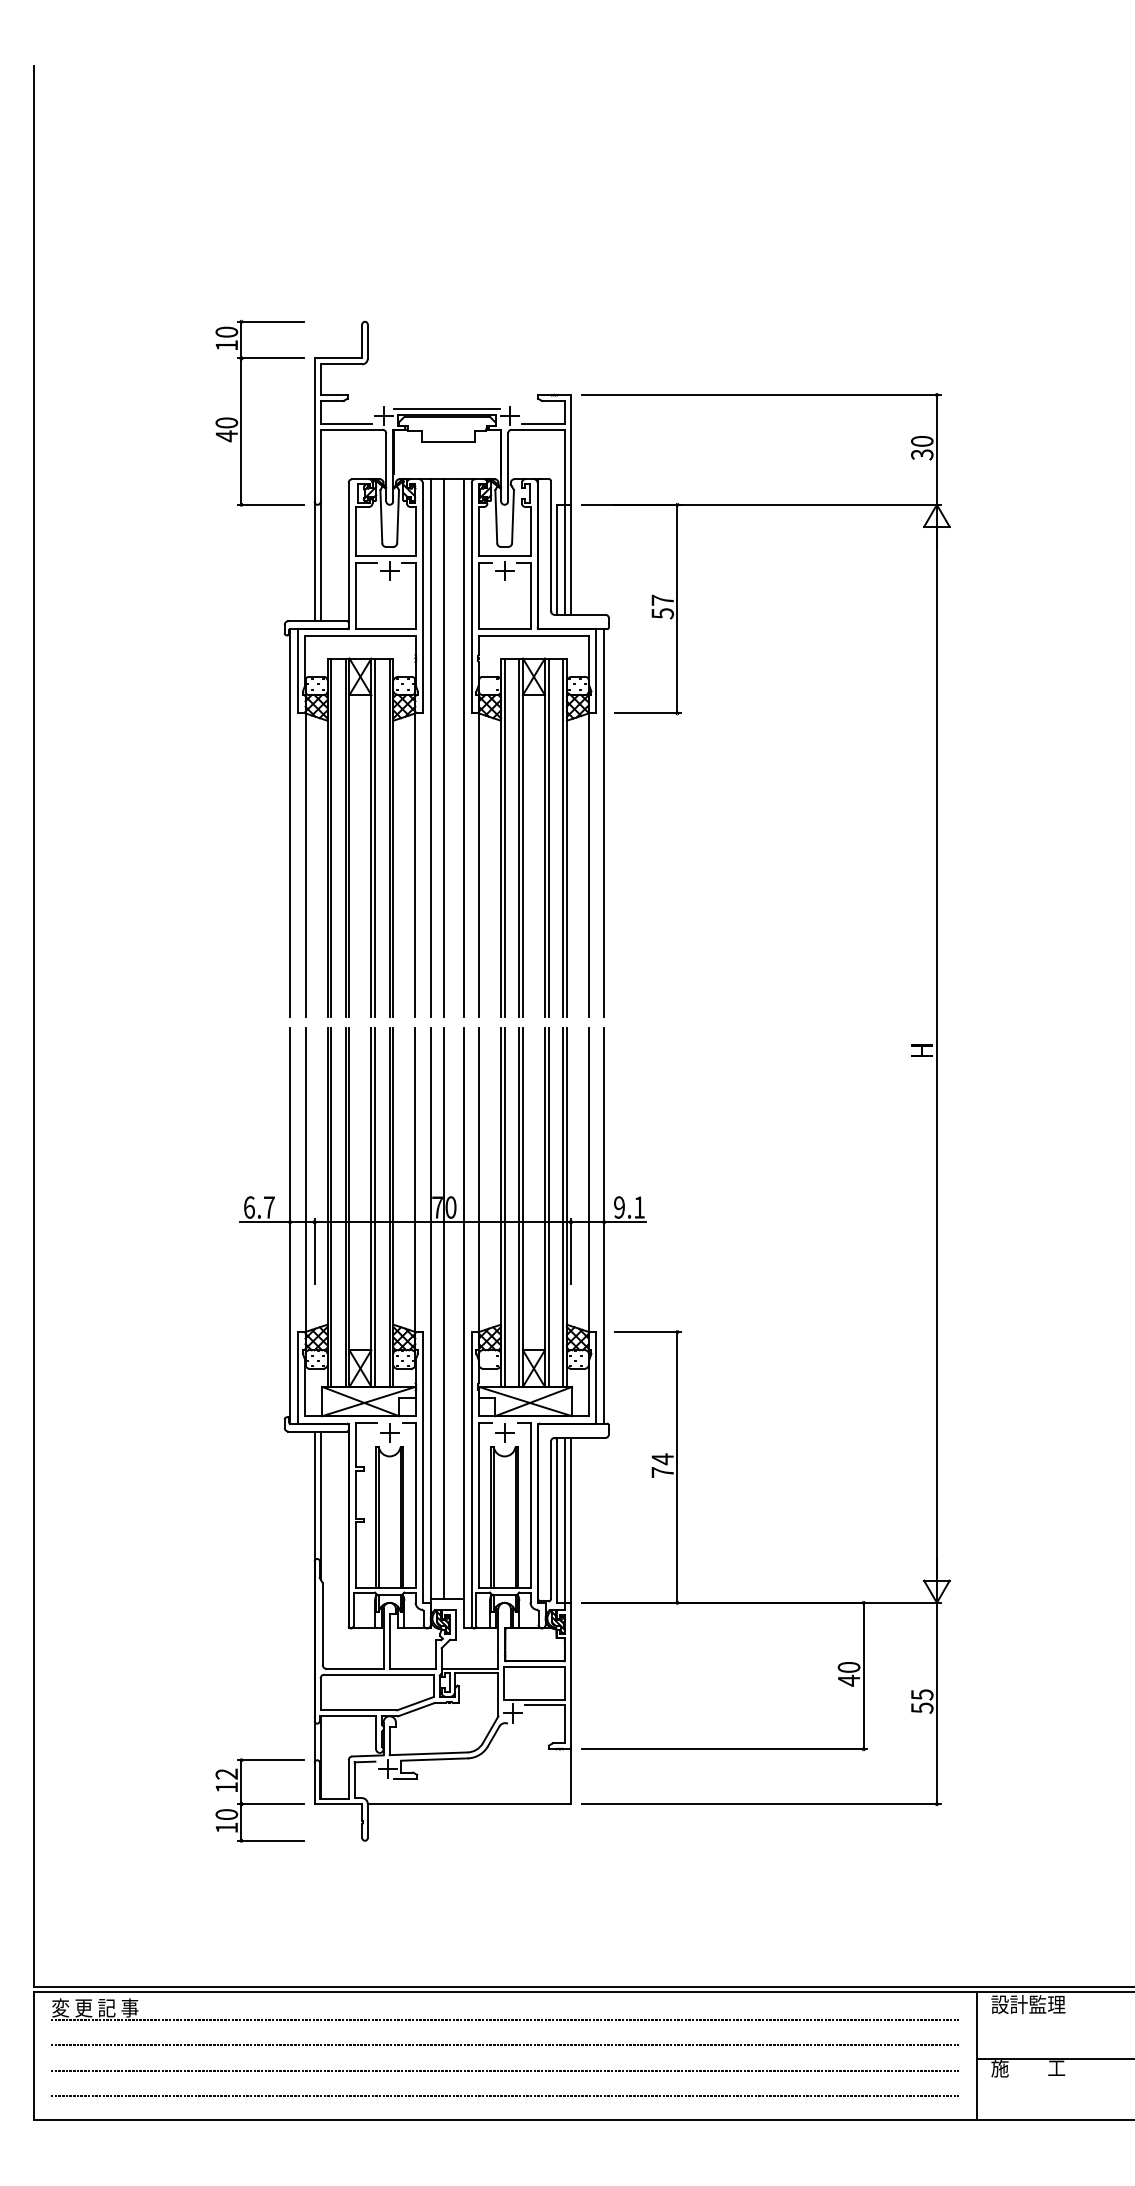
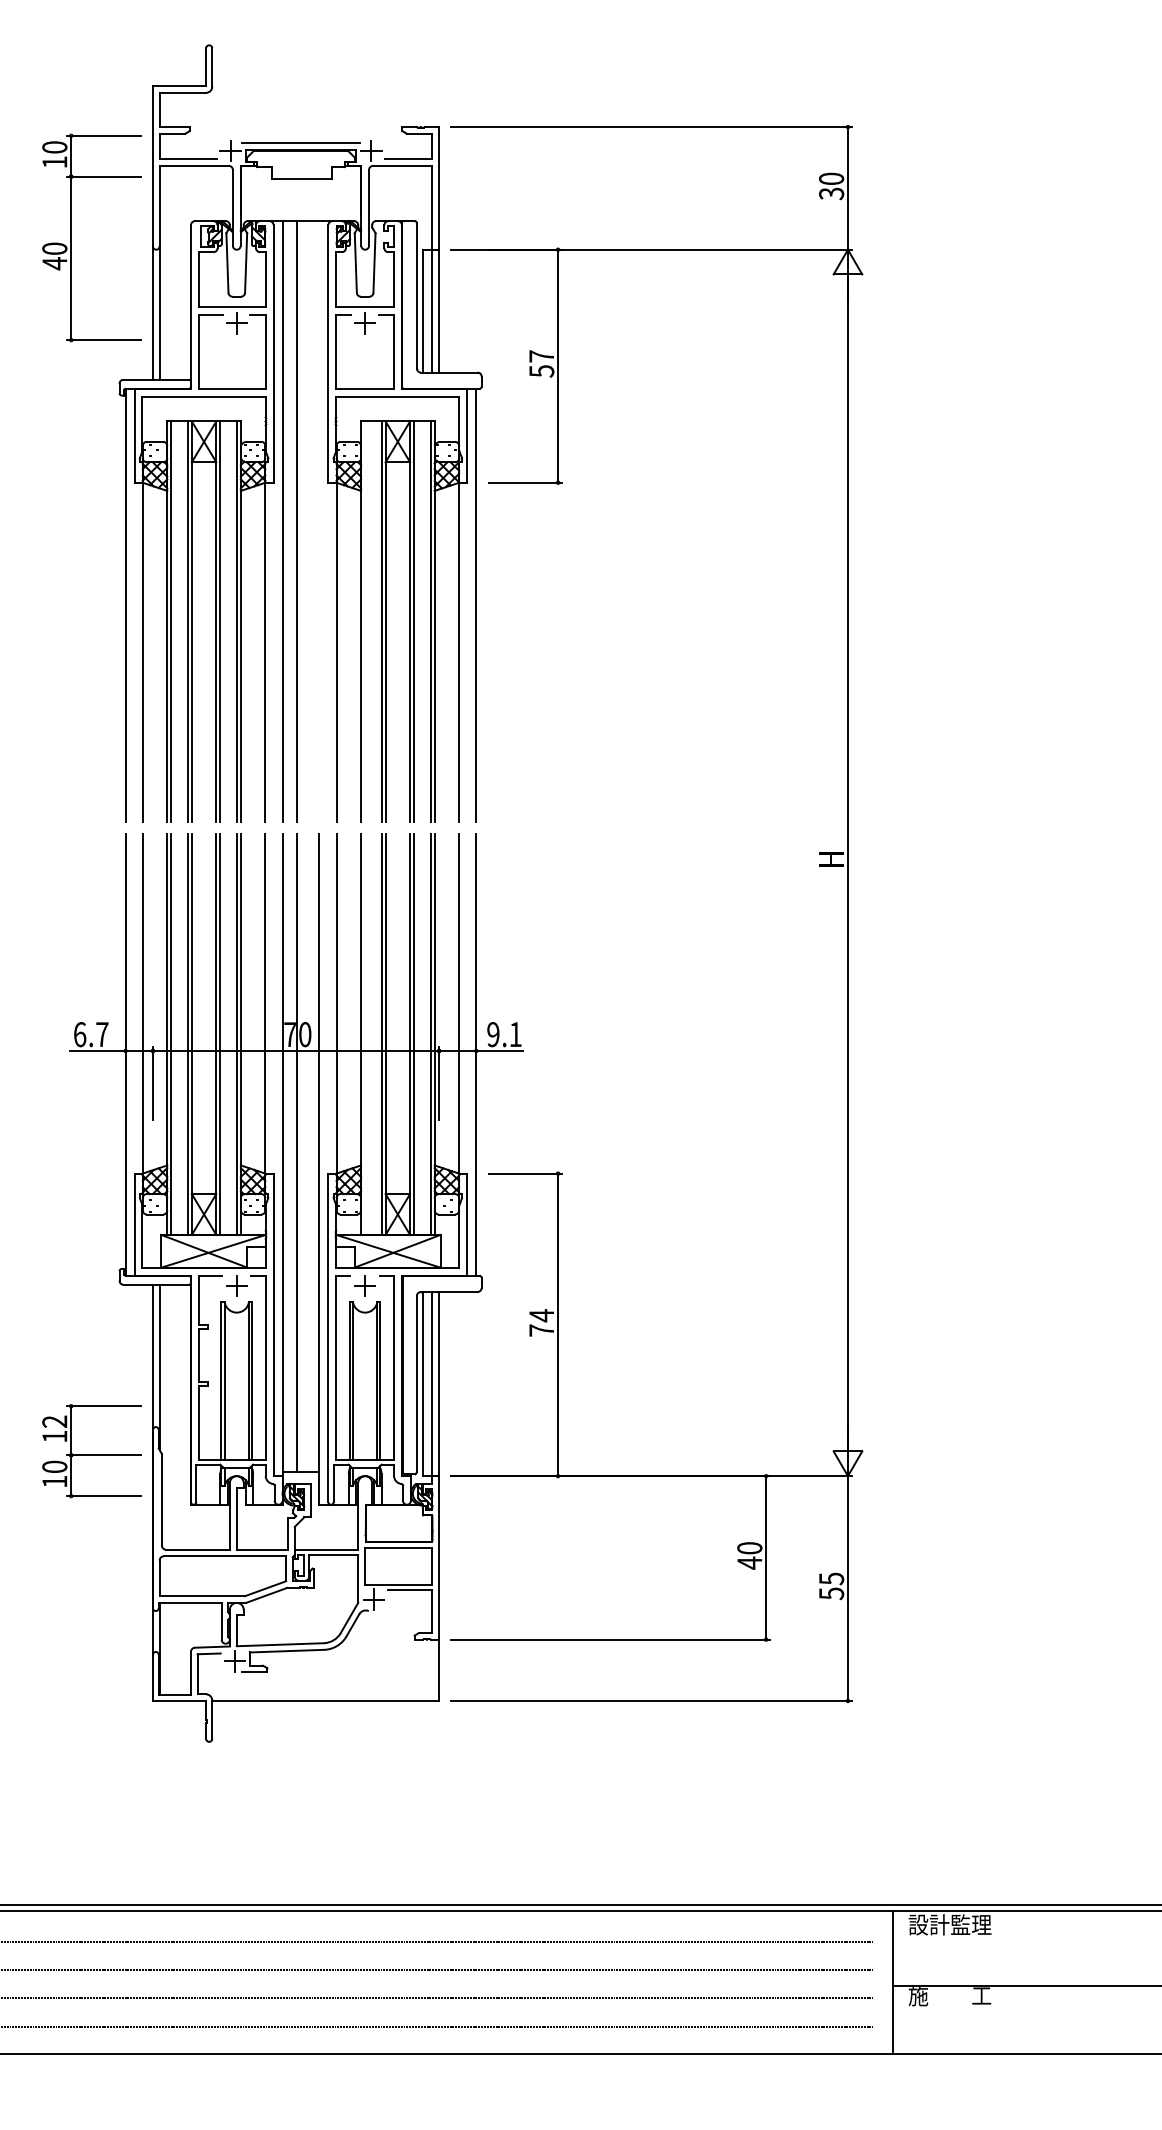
part: (241, 412) -> (71, 237), moved
line: (463, 748) -> (319, 521), removed
line: (504, 837) -> (364, 621), removed
line: (504, 1207) -> (364, 1034), removed
part: (259, 1800) -> (91, 1451), moved

